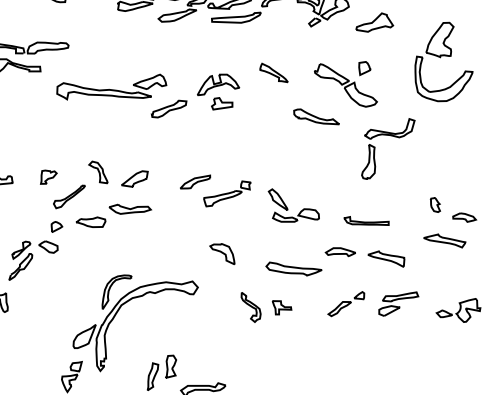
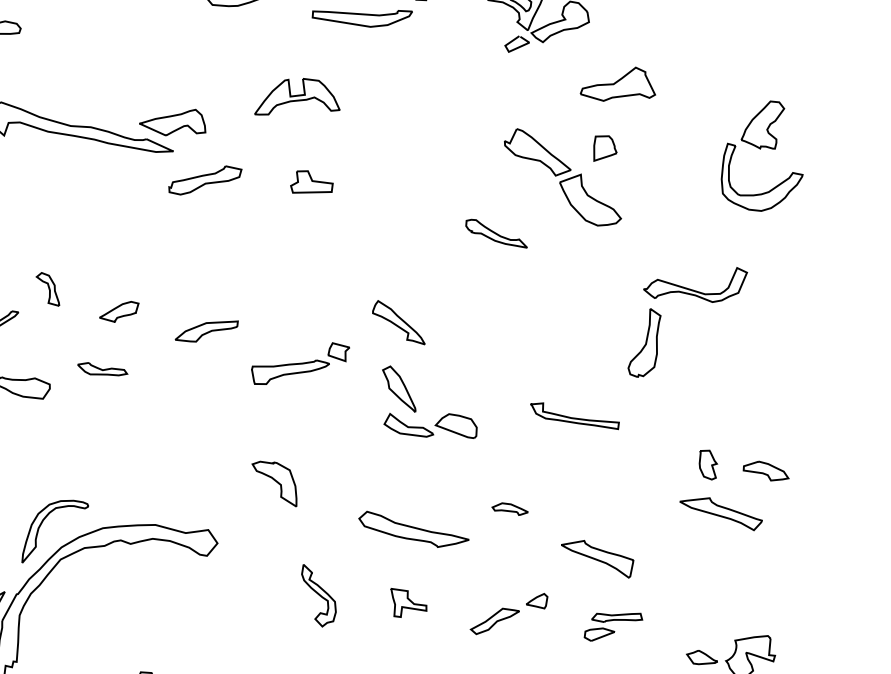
part: (374, 22) -> (618, 83), moved
part: (443, 61) -> (763, 154), size x0.7
part: (273, 72) -> (398, 321), moved
part: (218, 84) -> (299, 98), moved
part: (316, 116) -> (496, 232), size x0.7
part: (390, 136) -> (695, 298), moved
part: (98, 172) -> (48, 289), size x0.7
part: (134, 178) -> (118, 310), size x0.7
part: (195, 181) -> (207, 329), moved
part: (434, 204) -> (706, 463), moved
part: (130, 208) -> (103, 369), size x0.6
curve: (366, 221) -> (574, 416), moved
part: (339, 252) -> (508, 509), size x0.6
part: (386, 258) -> (597, 556), moved
part: (398, 303) -> (613, 625), size x0.7
curve: (281, 308) -> (407, 605), moved

